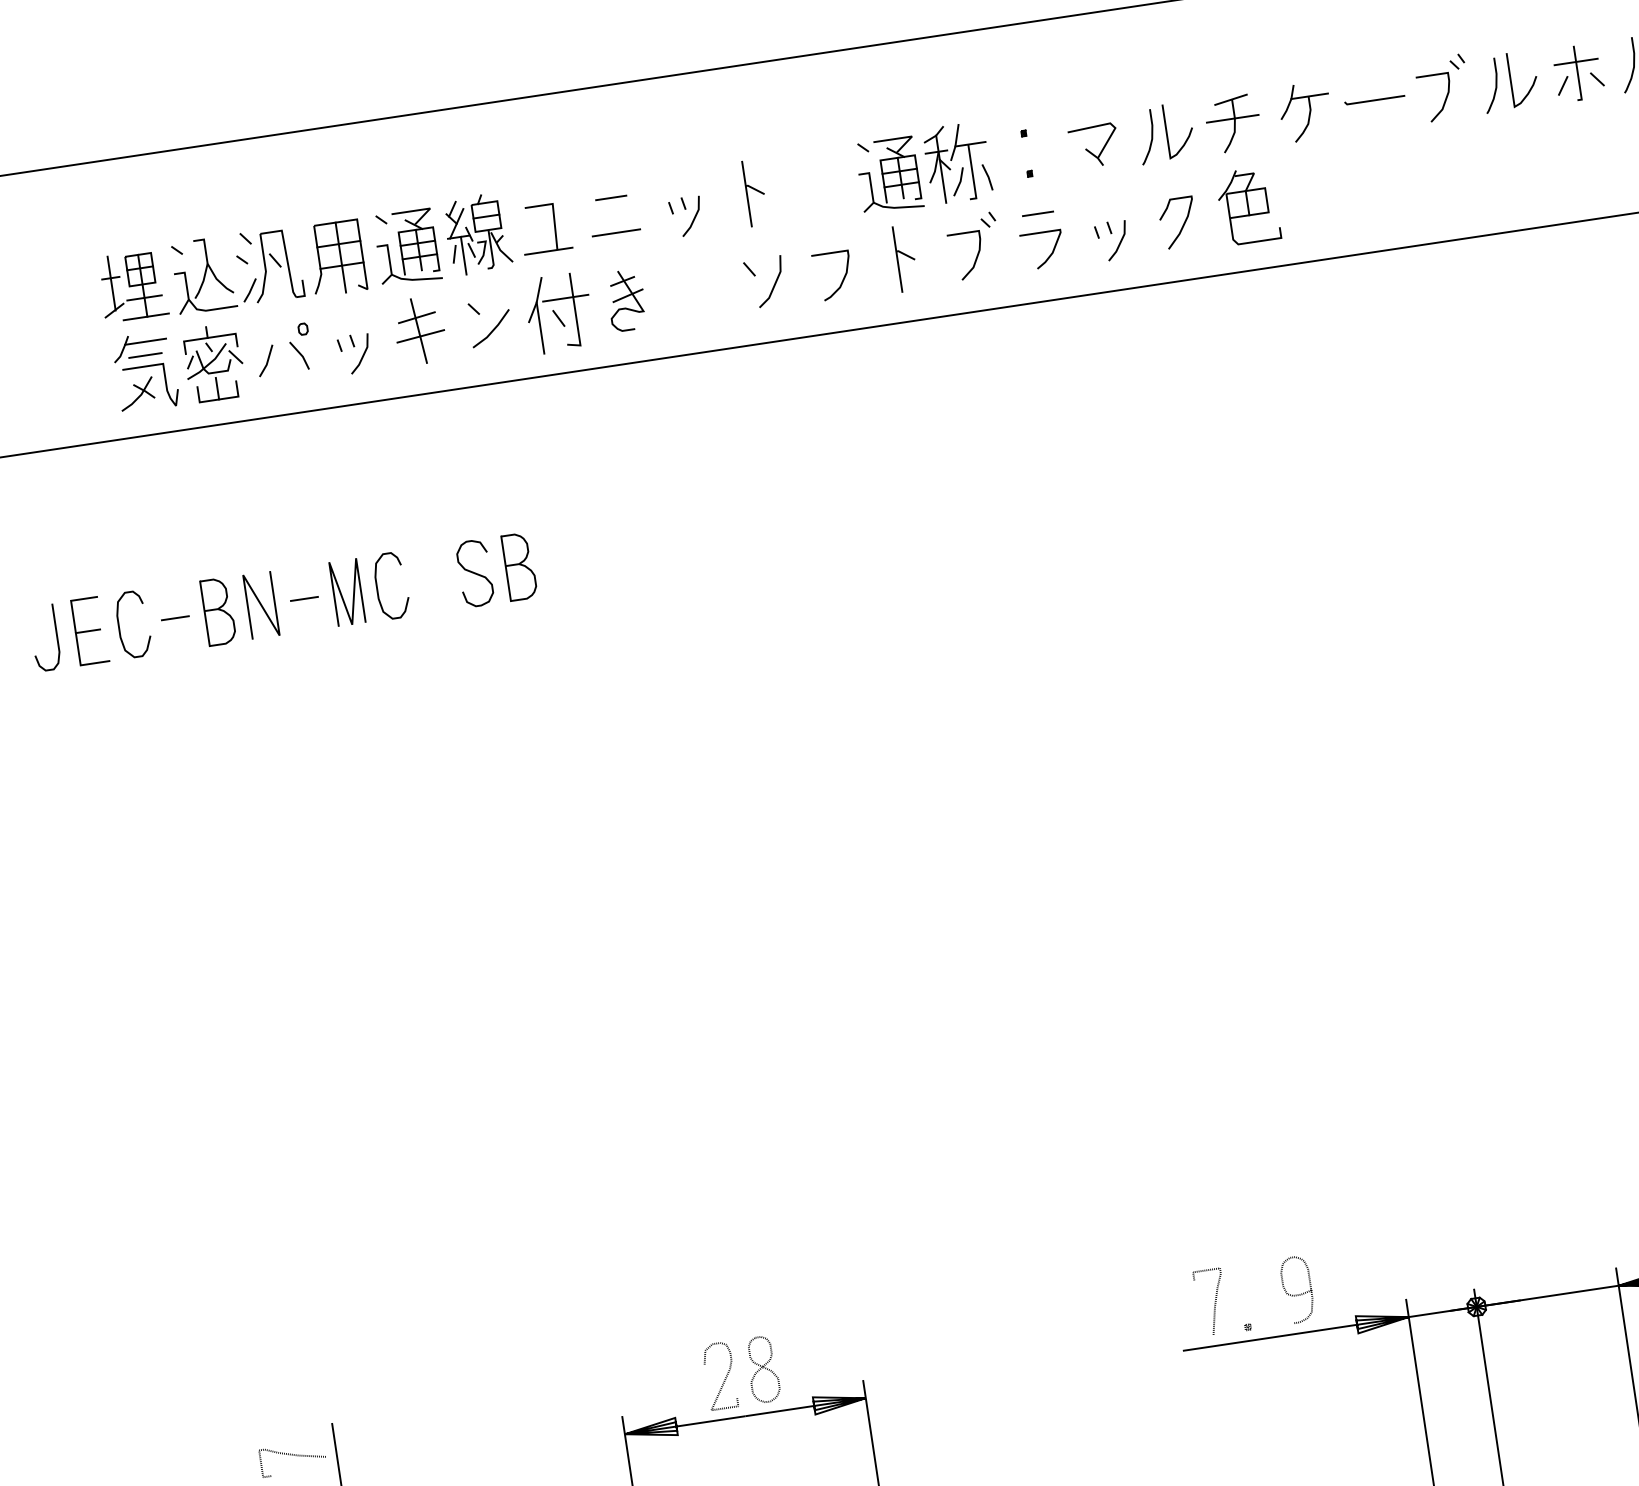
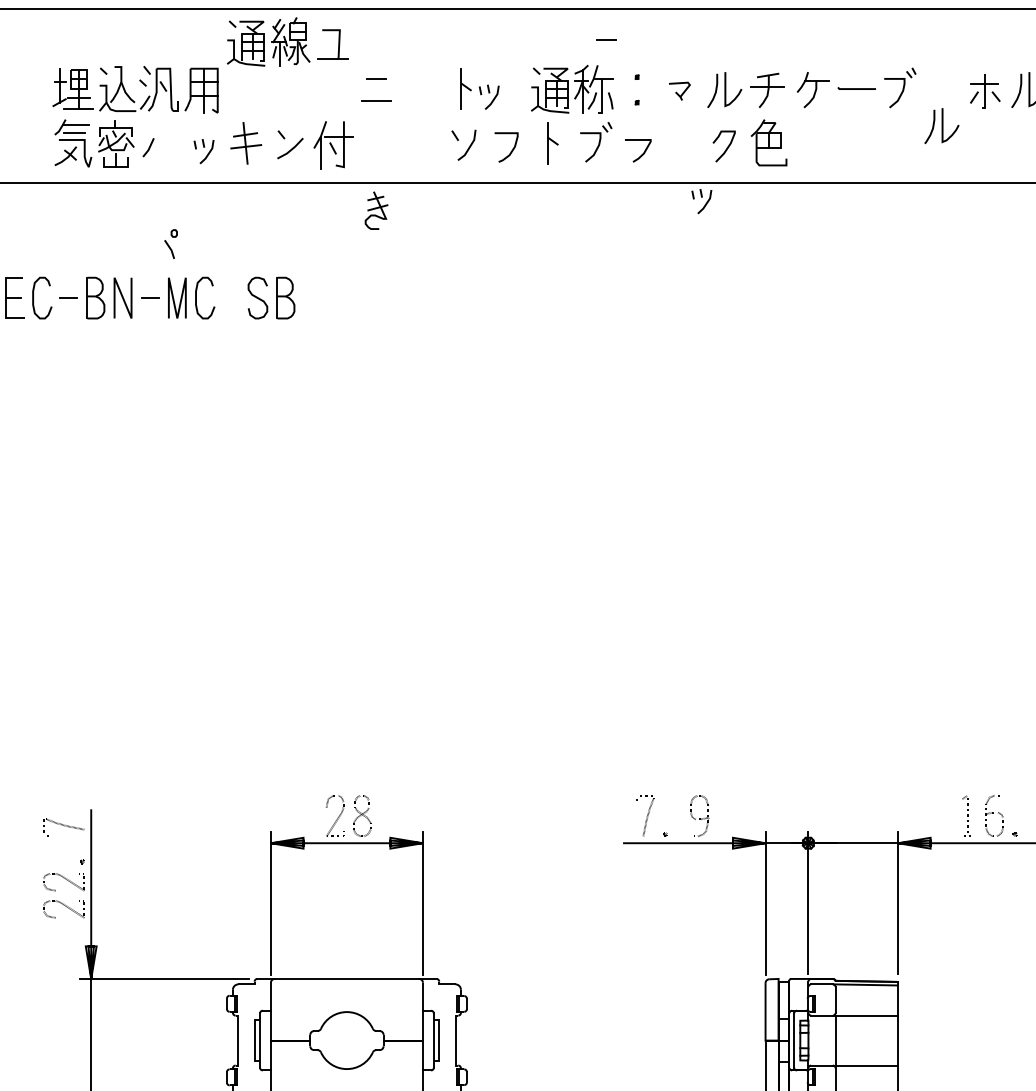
part: (1509, 82) -> (941, 126), moved
part: (1094, 146) -> (679, 91), size x0.7
line: (1037, 212) -> (606, 39), moved
part: (685, 215) -> (488, 96), moved
part: (472, 234) -> (287, 41), moved
part: (1111, 240) -> (701, 201), moved
part: (626, 300) -> (376, 210), moved
part: (299, 345) -> (170, 243), moved

